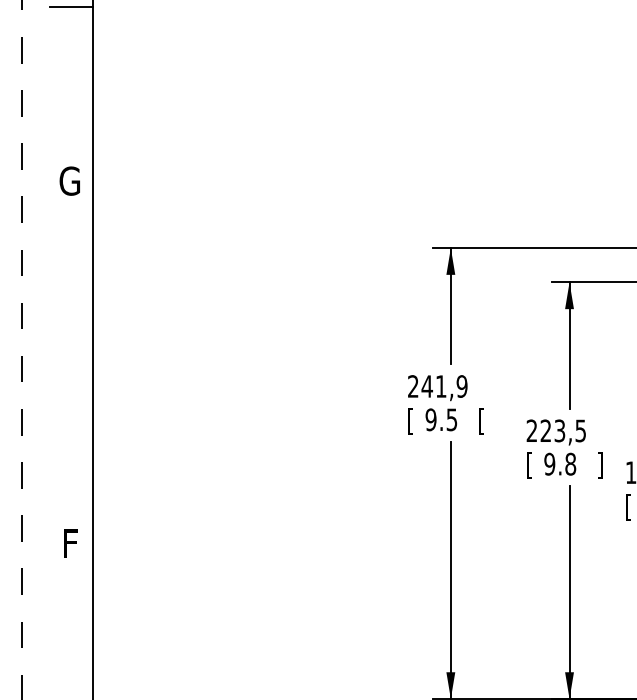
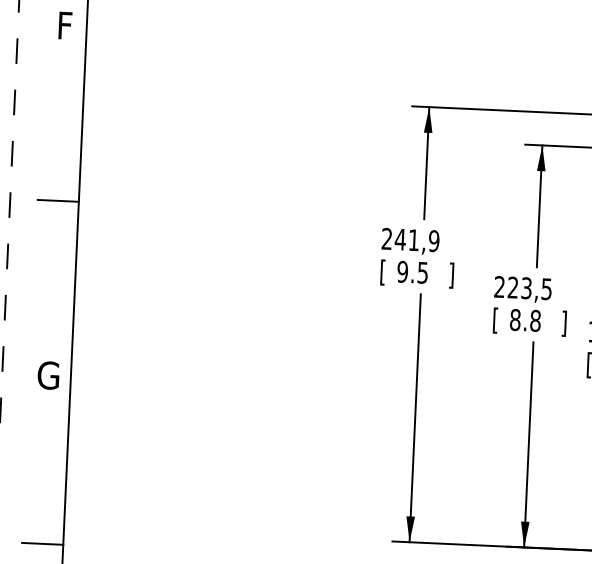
text: (69, 180) -> (64, 25), G -> F
line: (71, 362) -> (58, 200), added
text: (481, 421) -> (451, 275), [ -> ]
text: (549, 464) -> (515, 320), 9.8 -> 8.8
text: (69, 543) -> (48, 375), F -> G

